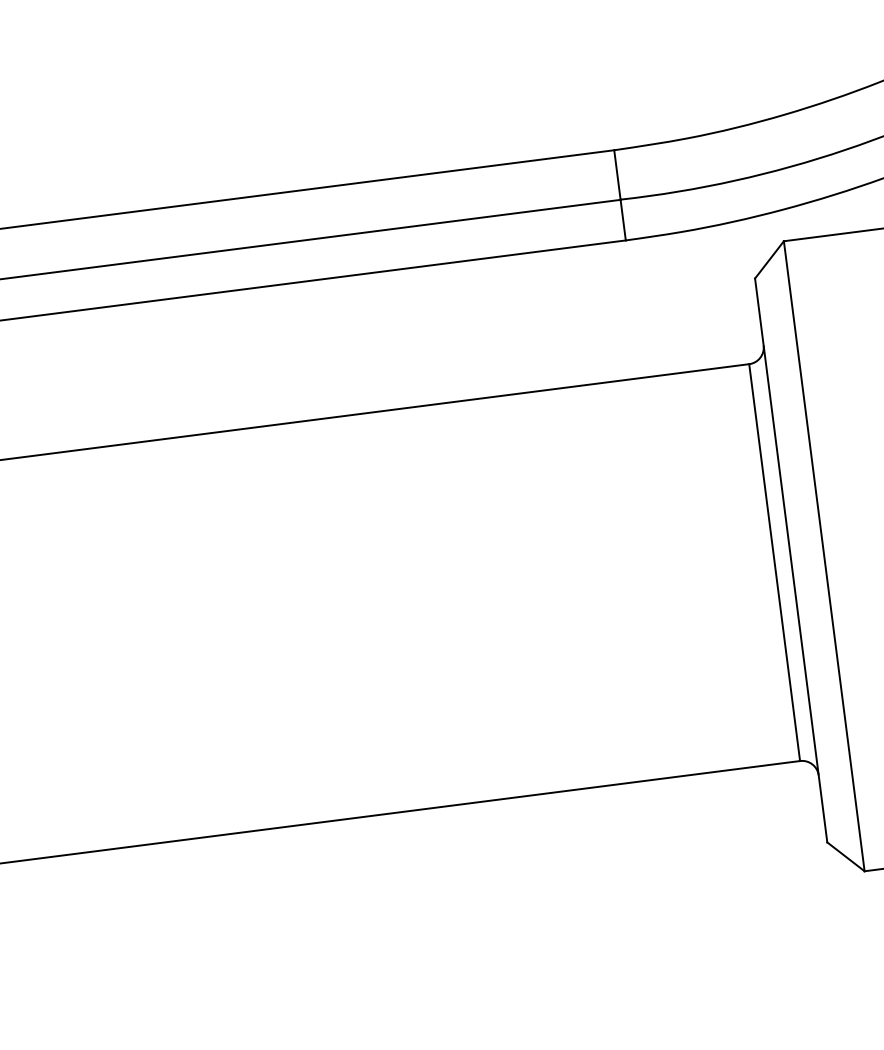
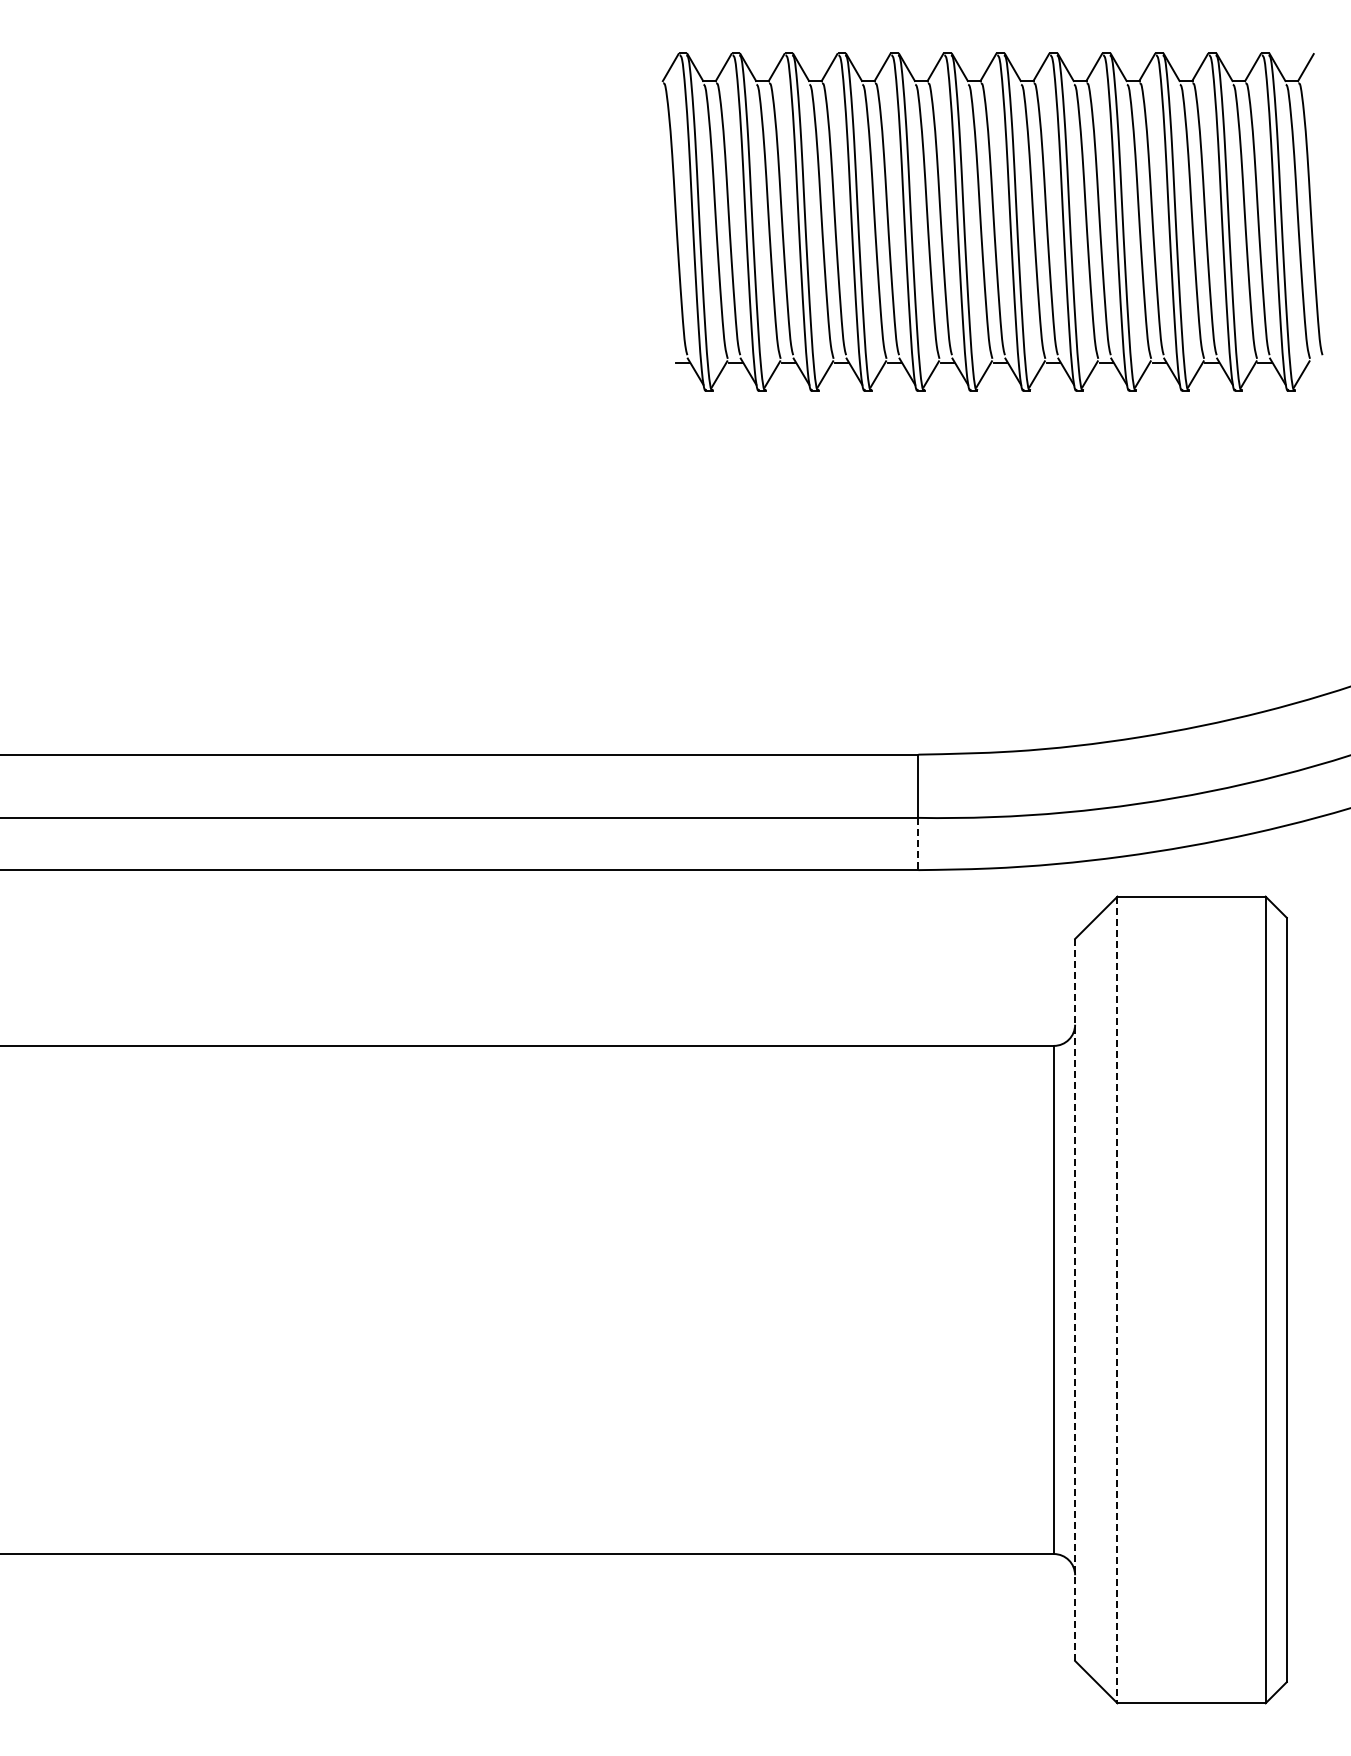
line: (623, 220) -> (918, 844), solid -> dashed
line: (824, 556) -> (1117, 1300), solid -> dashed
line: (791, 560) -> (1075, 1299), solid -> dashed

